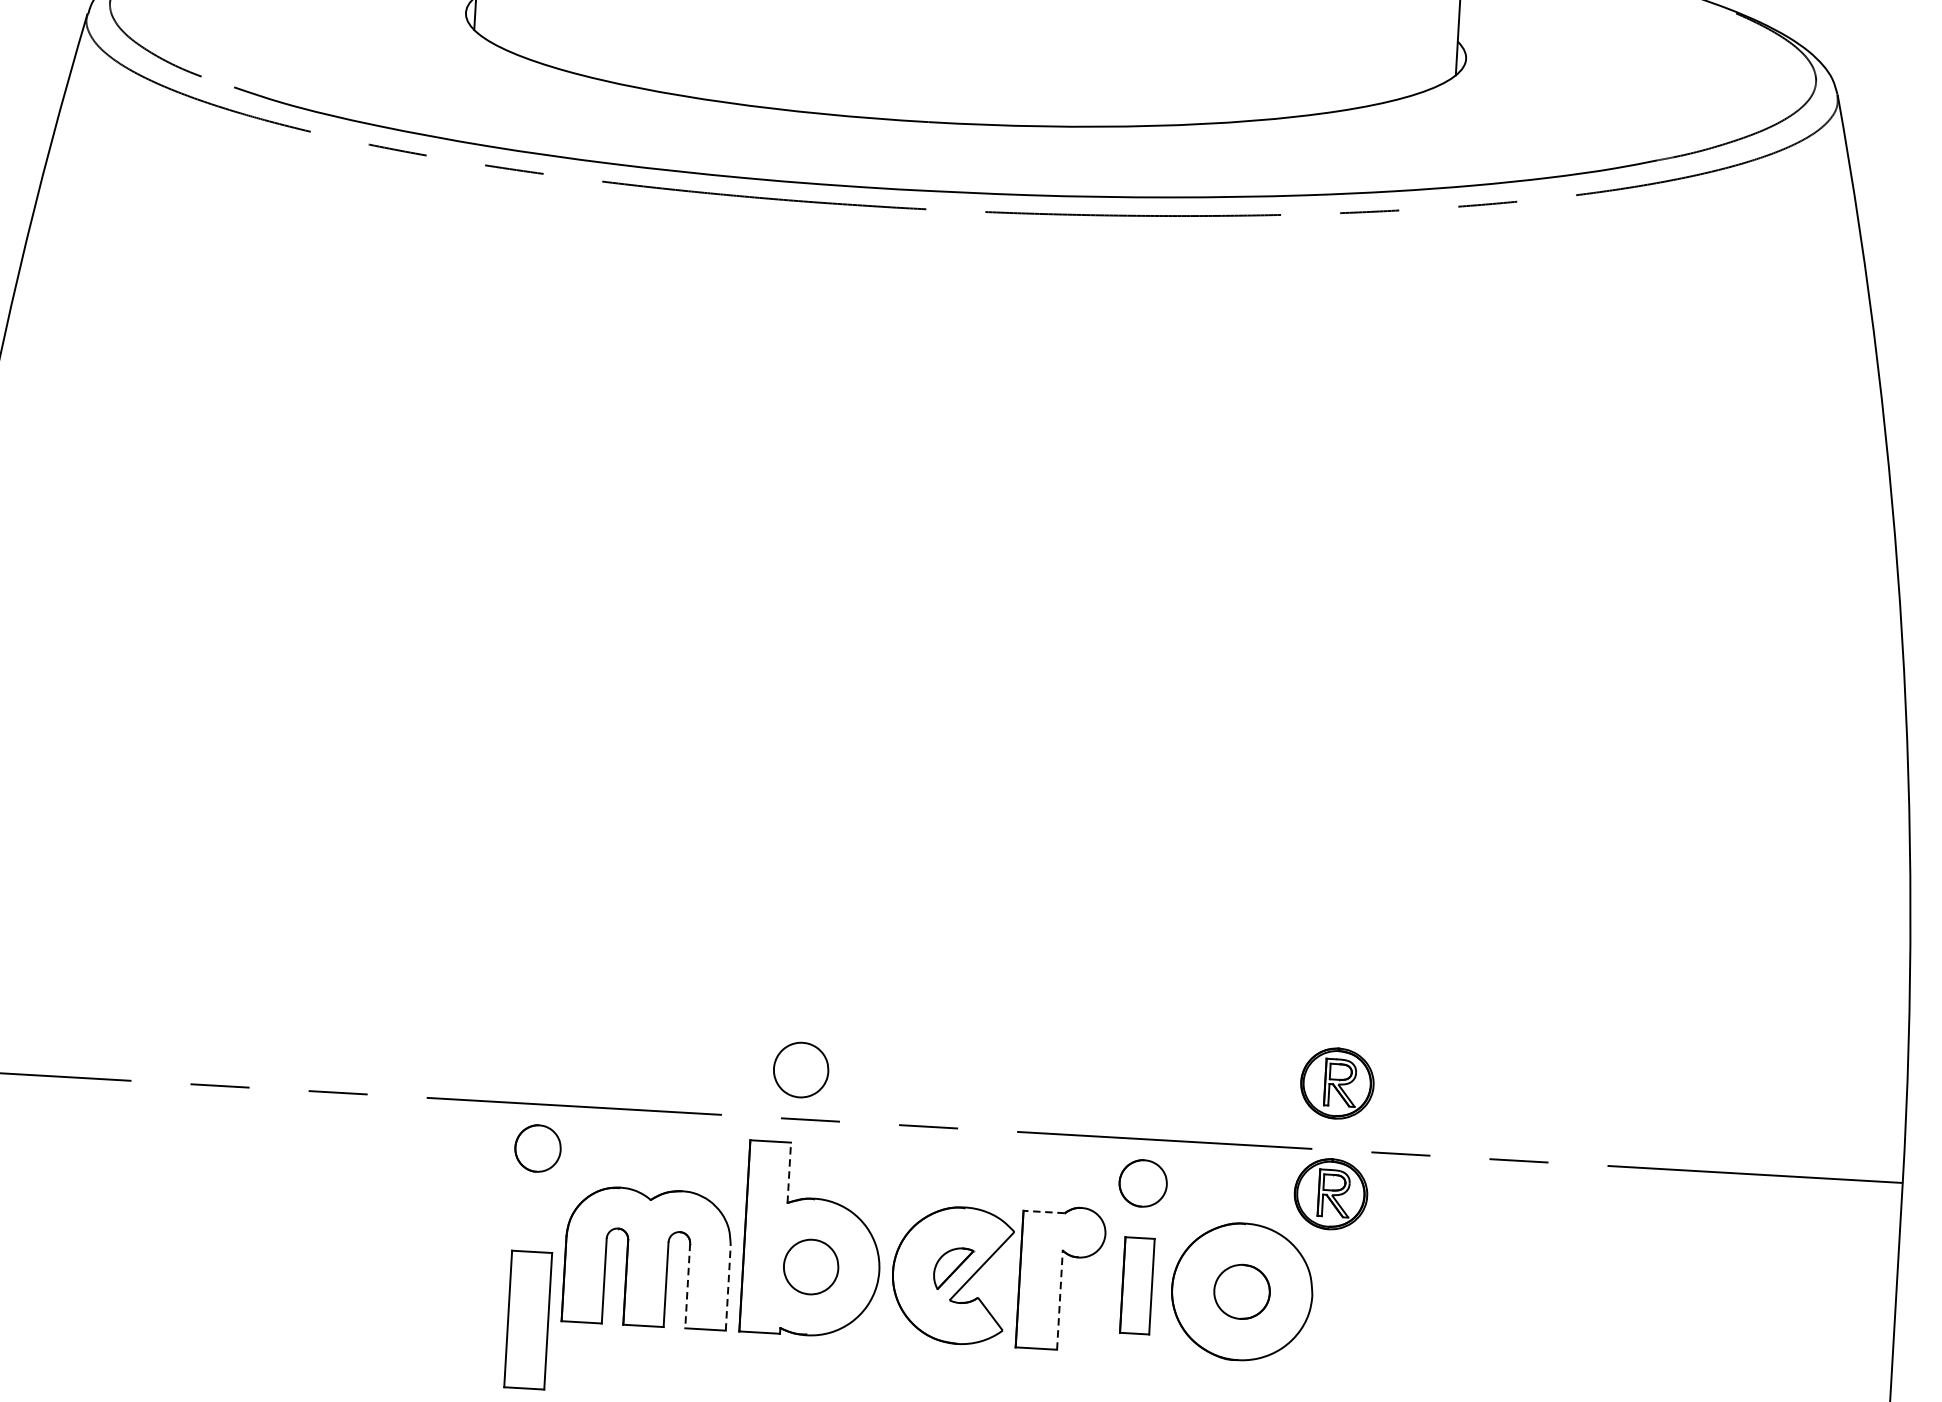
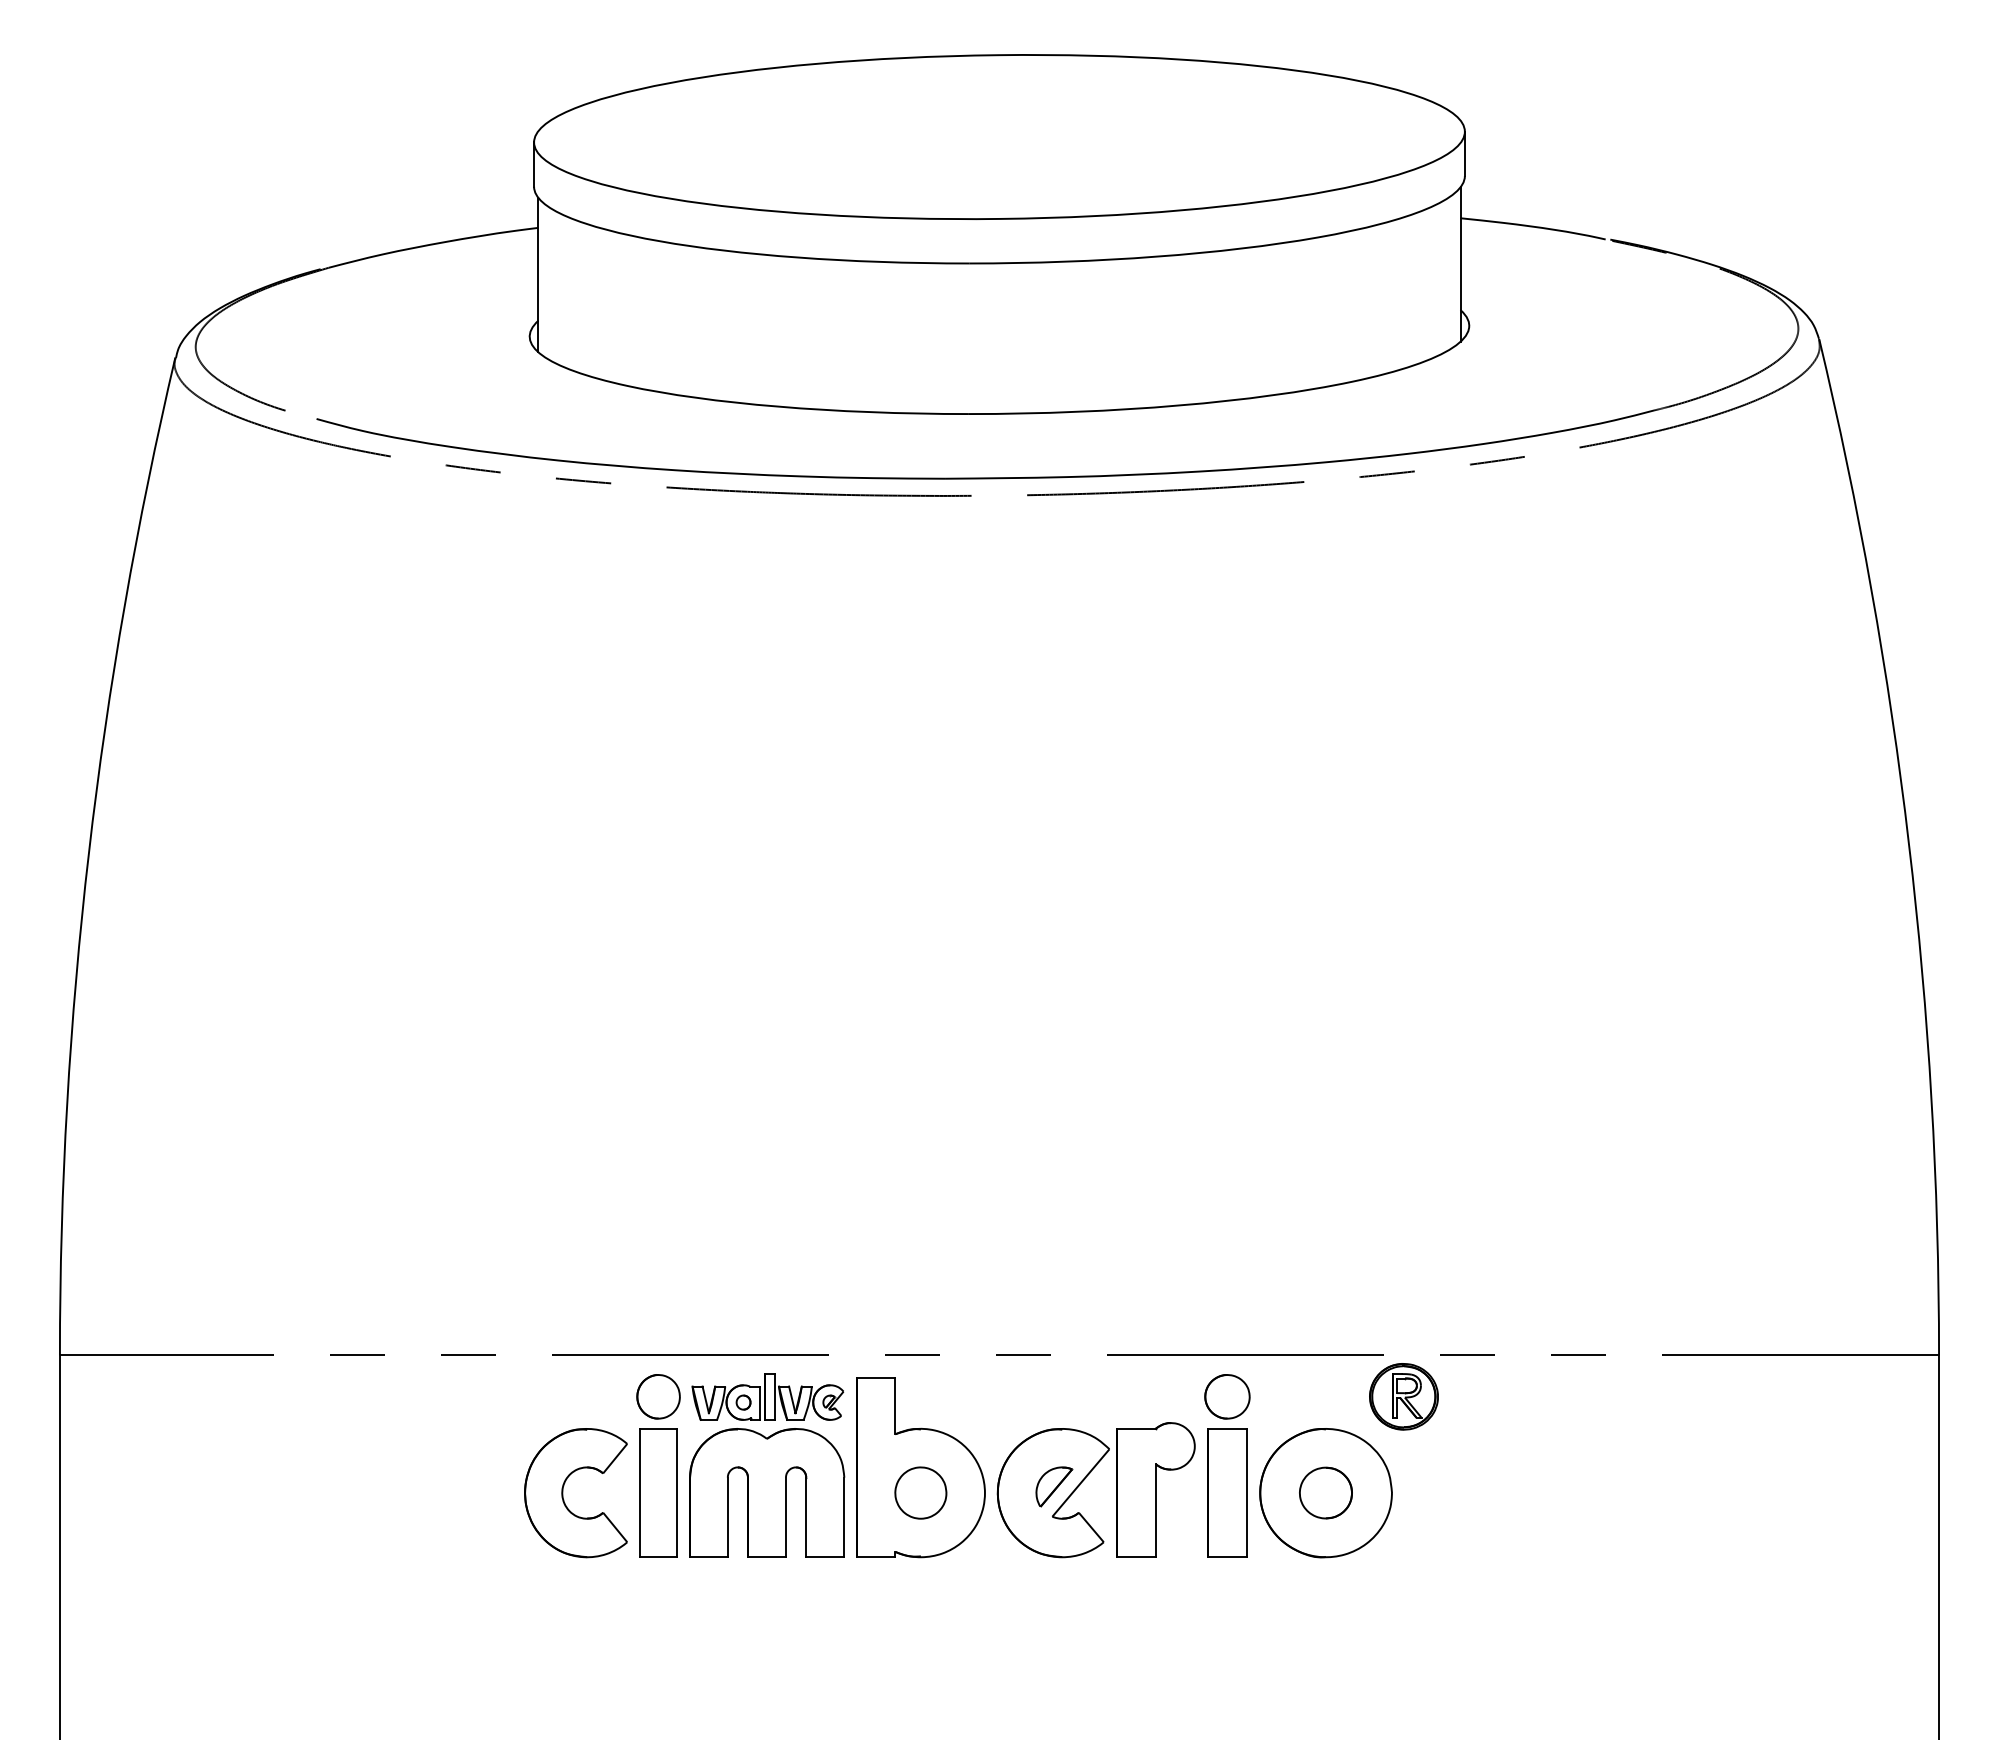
part: (800, 1069) -> (900, 1308), removed
part: (1336, 1083) -> (1403, 1292), removed
part: (653, 1154) -> (767, 1396), added
line: (789, 1172) -> (895, 1405), dashed -> solid
line: (1043, 1211) -> (1135, 1428), dashed -> solid
part: (430, 1245) -> (563, 1493), added
part: (1137, 1285) -> (1227, 1492), size x1.43
line: (687, 1286) -> (806, 1517), dashed -> solid
line: (728, 1288) -> (844, 1517), dashed -> solid
line: (1059, 1299) -> (1155, 1510), dashed -> solid
part: (528, 1319) -> (658, 1492), moved

